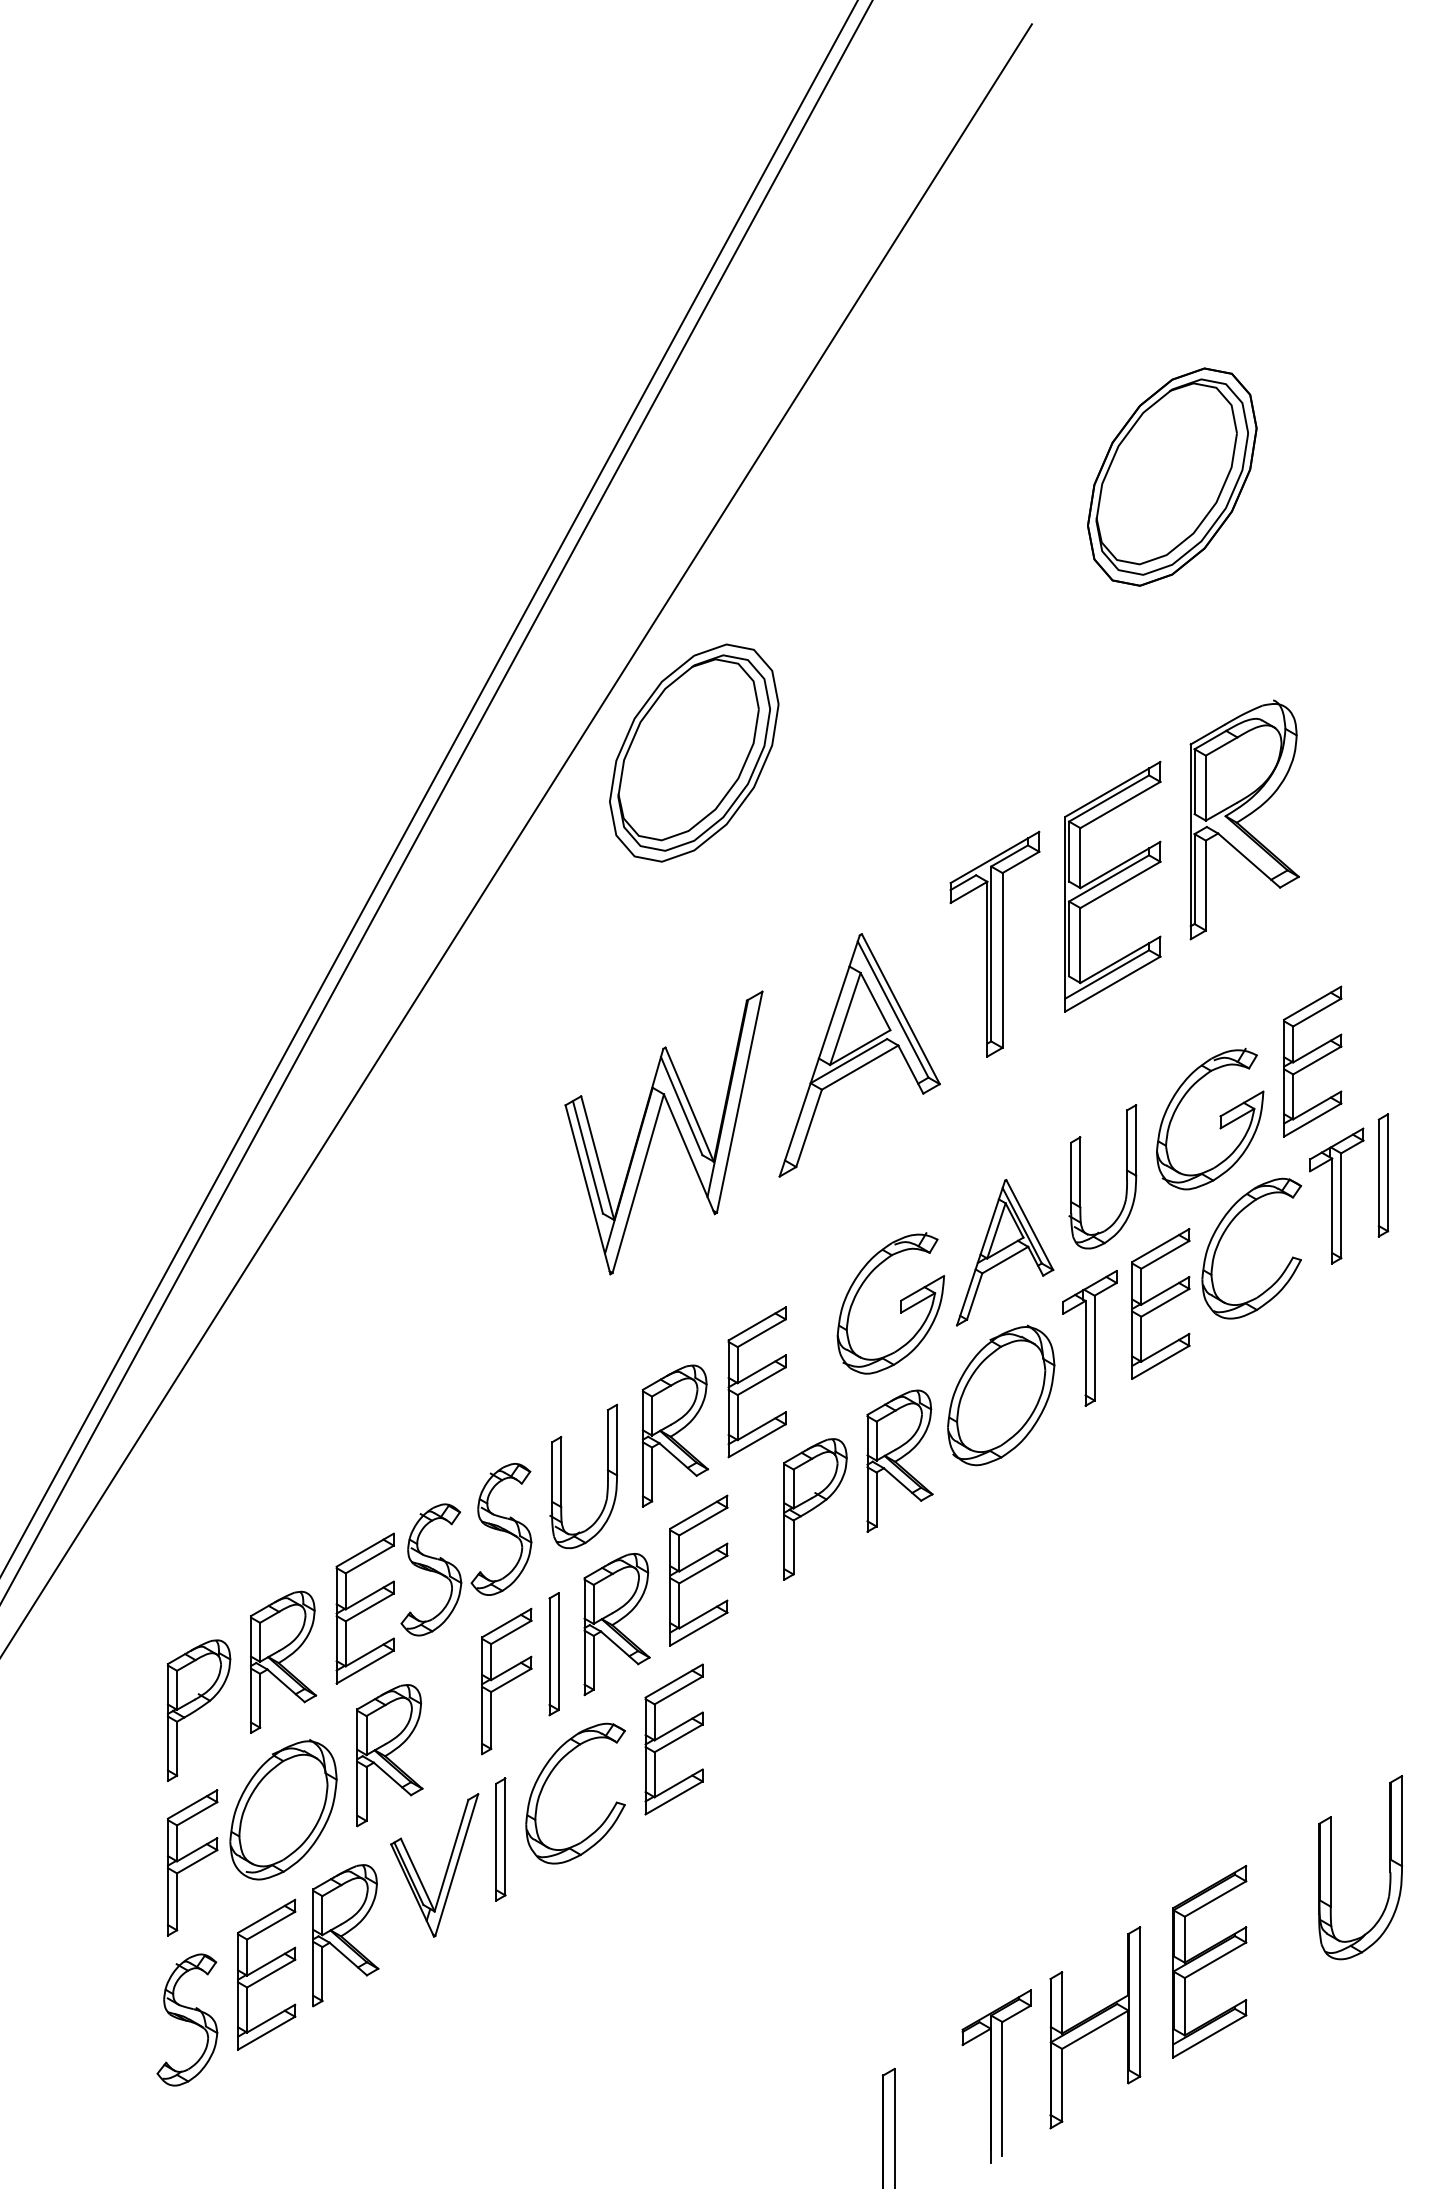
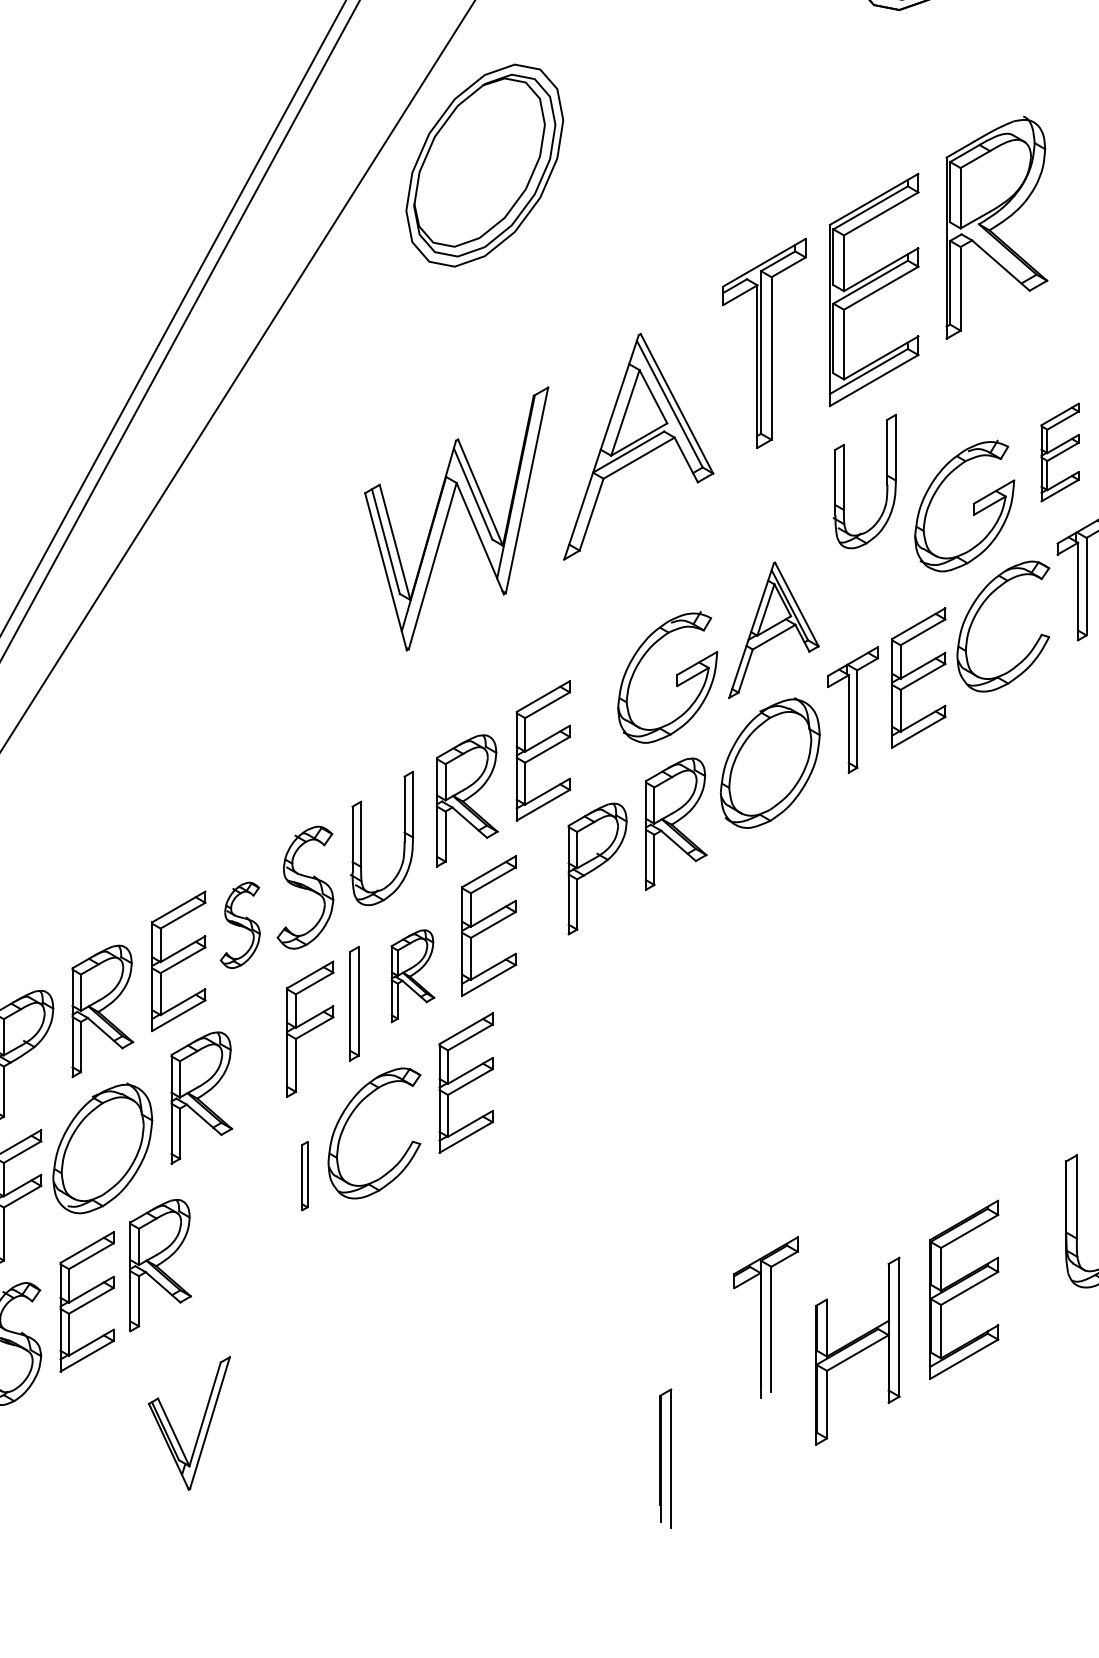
part: (1312, 1061) -> (1059, 452), size x0.7
part: (1080, 1176) -> (844, 481), moved
part: (431, 1569) -> (240, 924), size x0.7
part: (616, 1624) -> (412, 976), size x0.7
part: (500, 1839) -> (304, 1176), size x0.6
part: (446, 1868) -> (200, 1426), moved
part: (996, 2076) -> (765, 1317), moved

